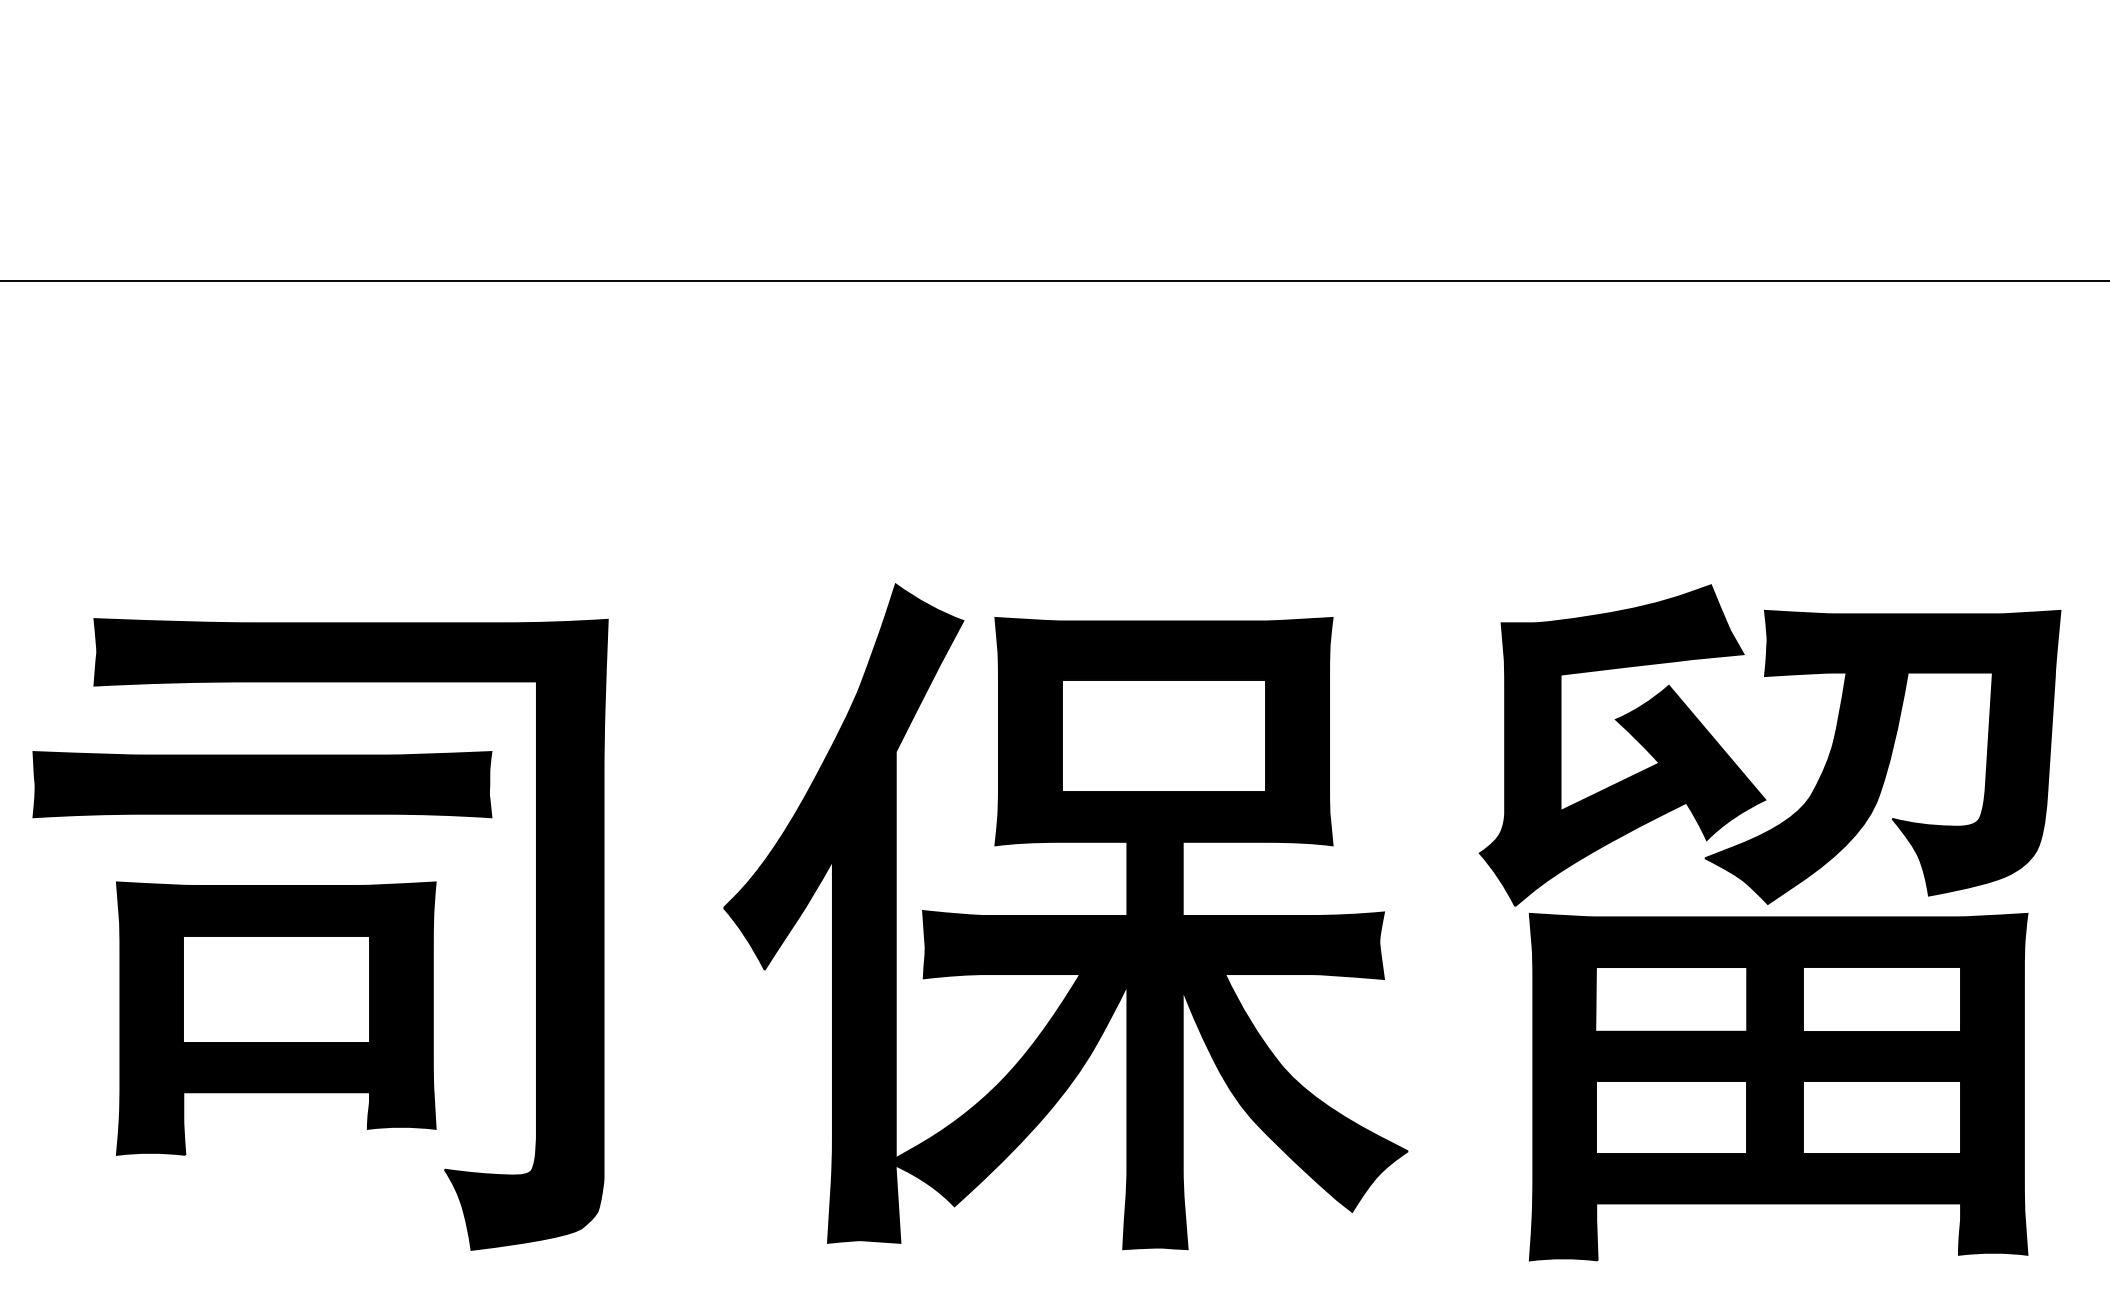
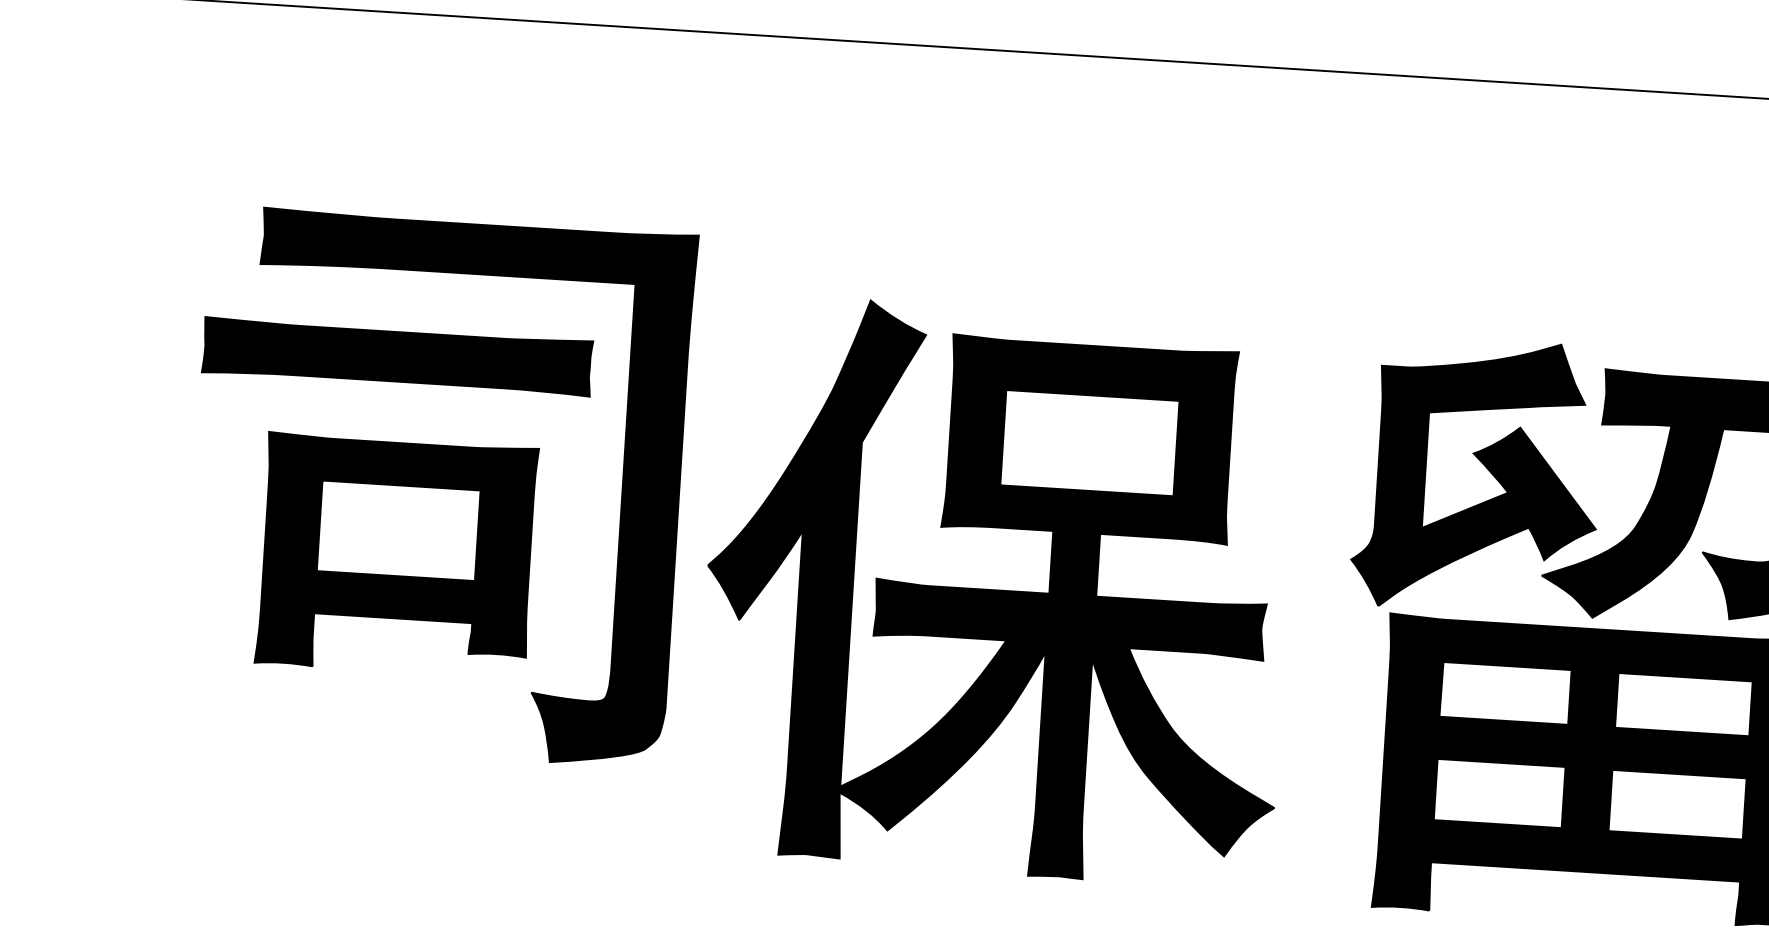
part: (320, 934) -> (438, 486), moved

